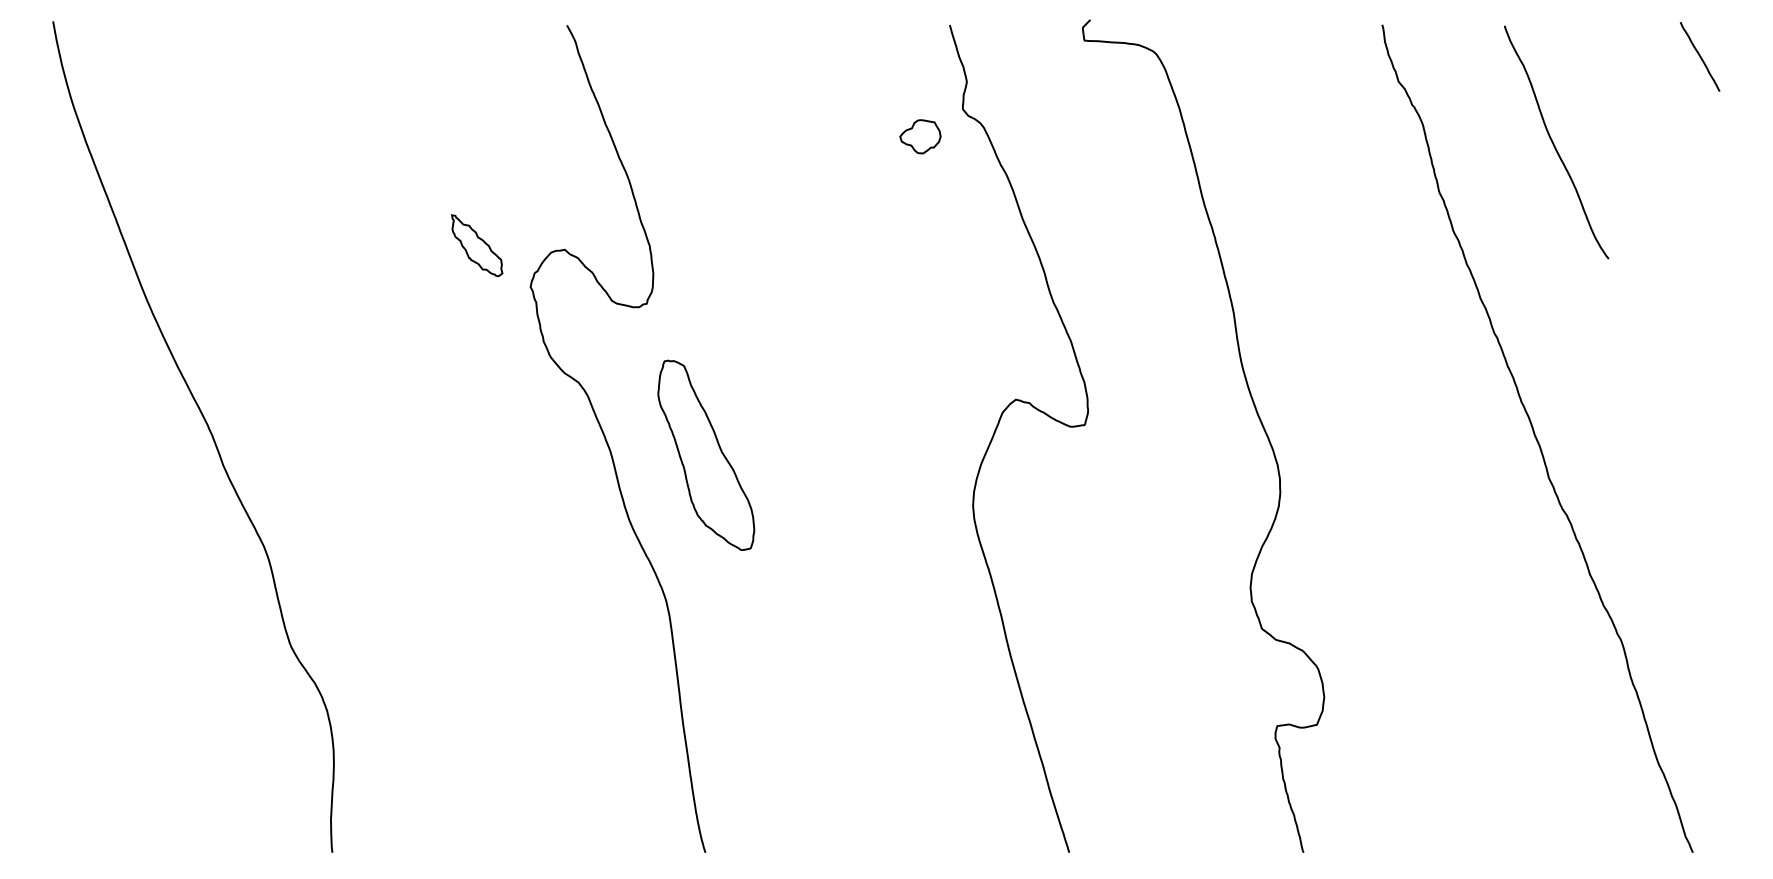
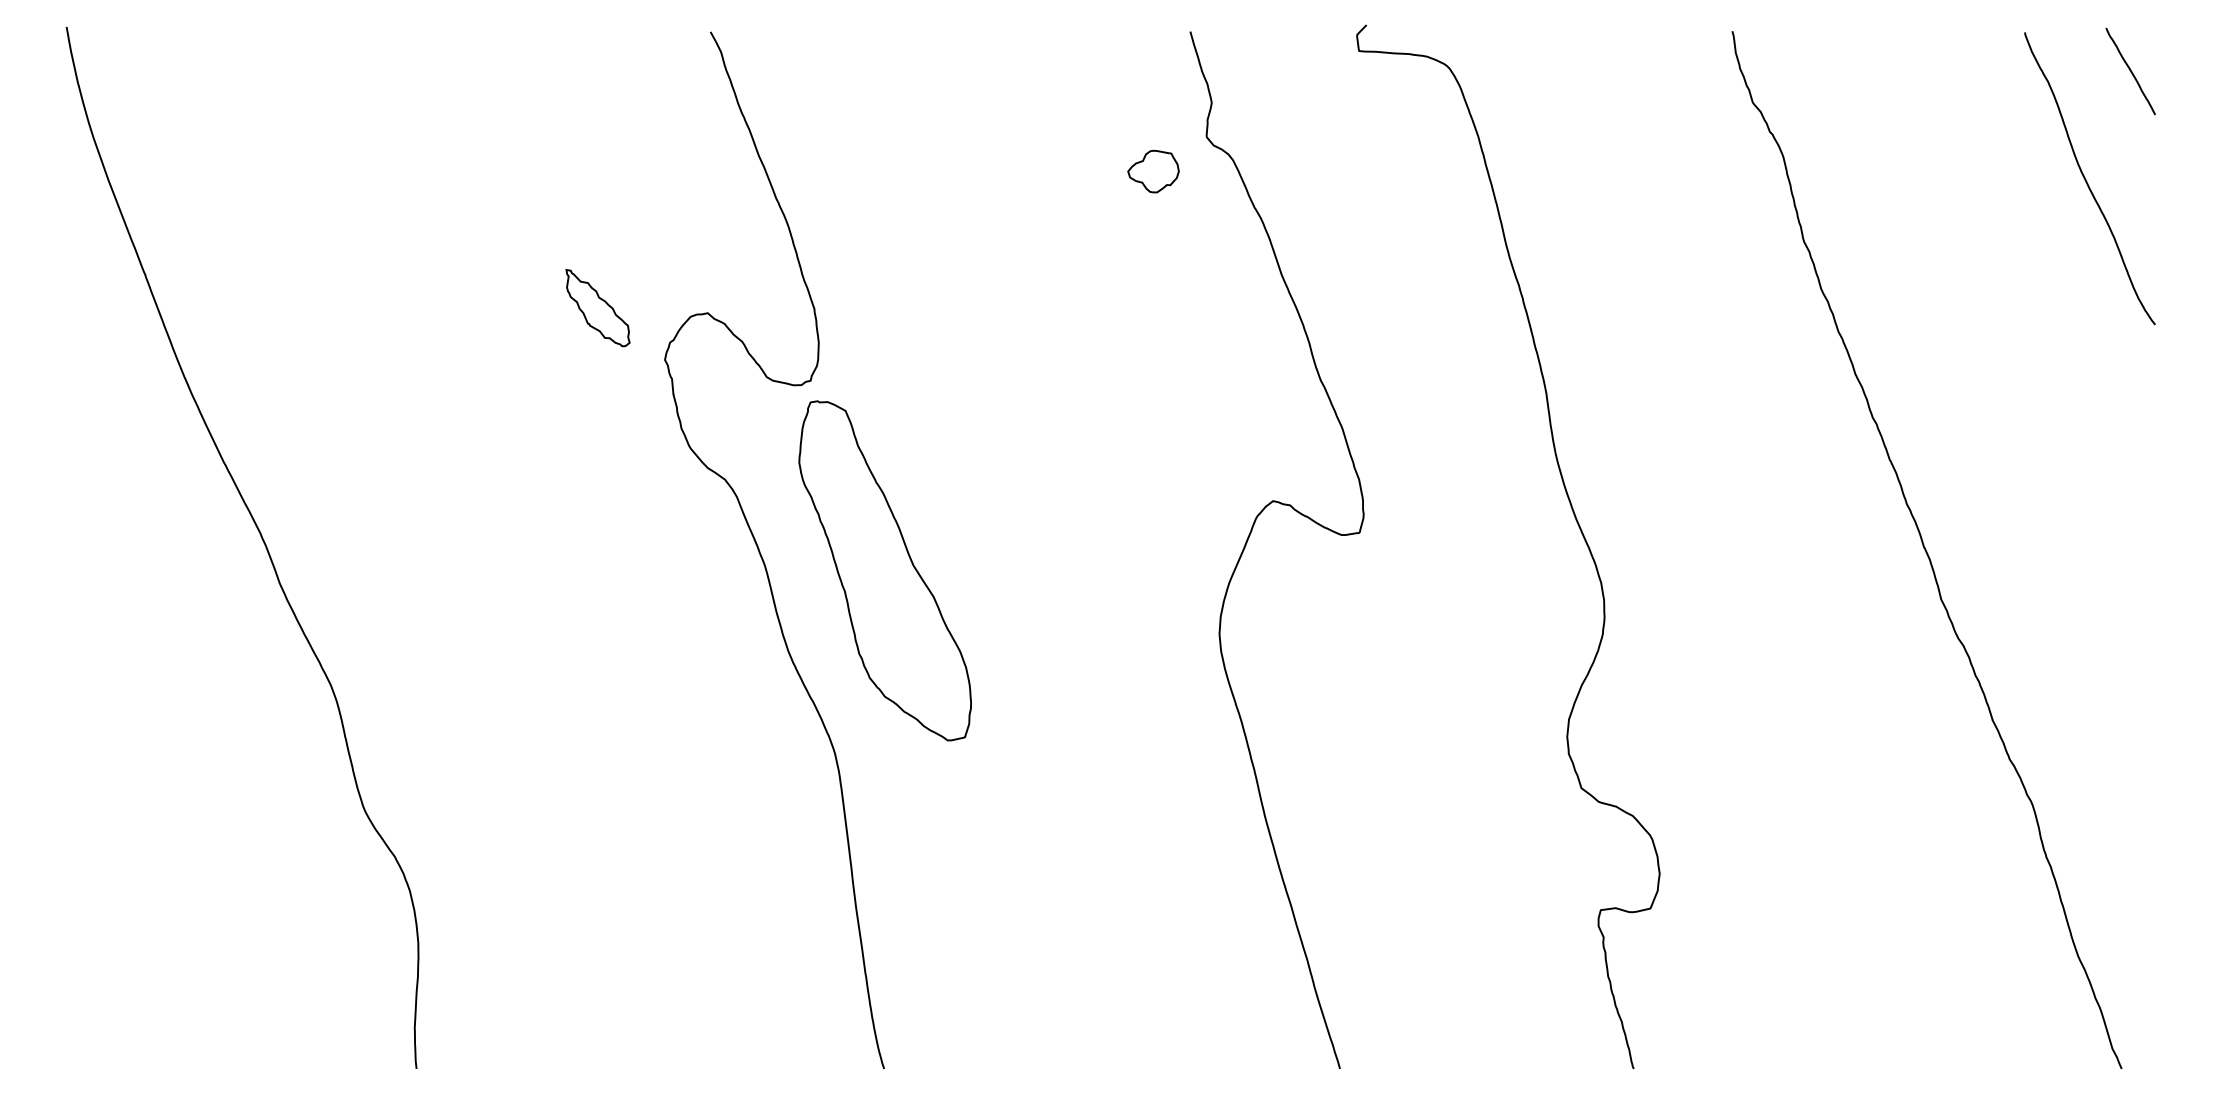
curve: (1553, 143) -> (2086, 179), moved
part: (705, 455) -> (884, 570), size x1.43

